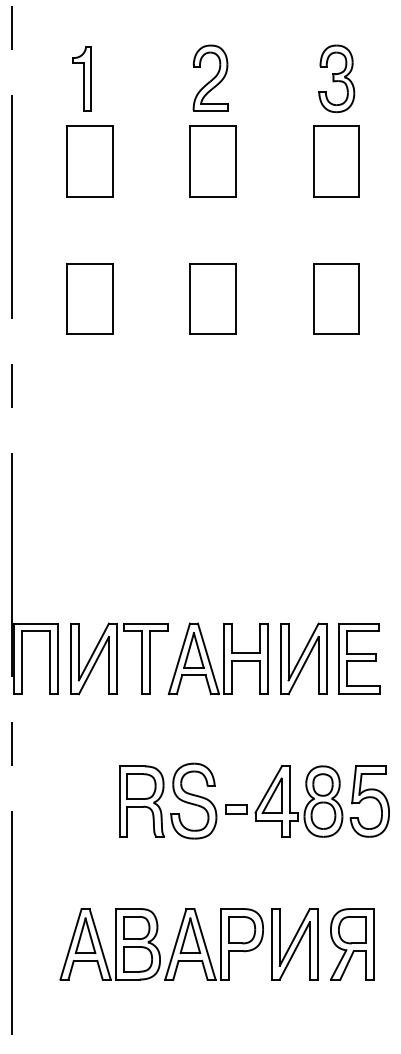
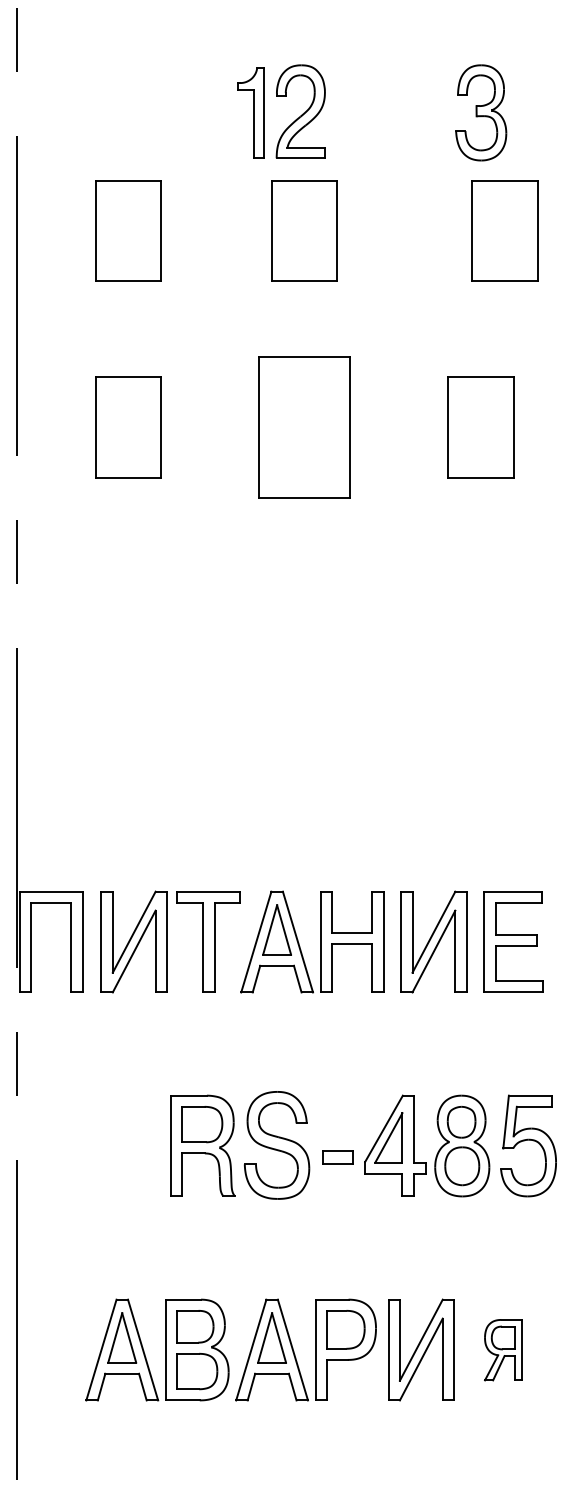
part: (81, 78) -> (250, 112), moved
part: (336, 161) -> (505, 231), moved
part: (212, 298) -> (303, 426), size x1.4
part: (351, 944) -> (502, 1350), size x0.6

